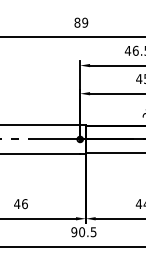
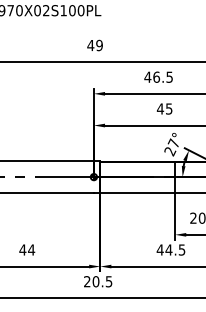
text: (77, 22) -> (90, 45), 89 -> 49
text: (24, 203) -> (31, 249), 46 -> 44
text: (73, 231) -> (86, 281), 90.5 -> 20.5

